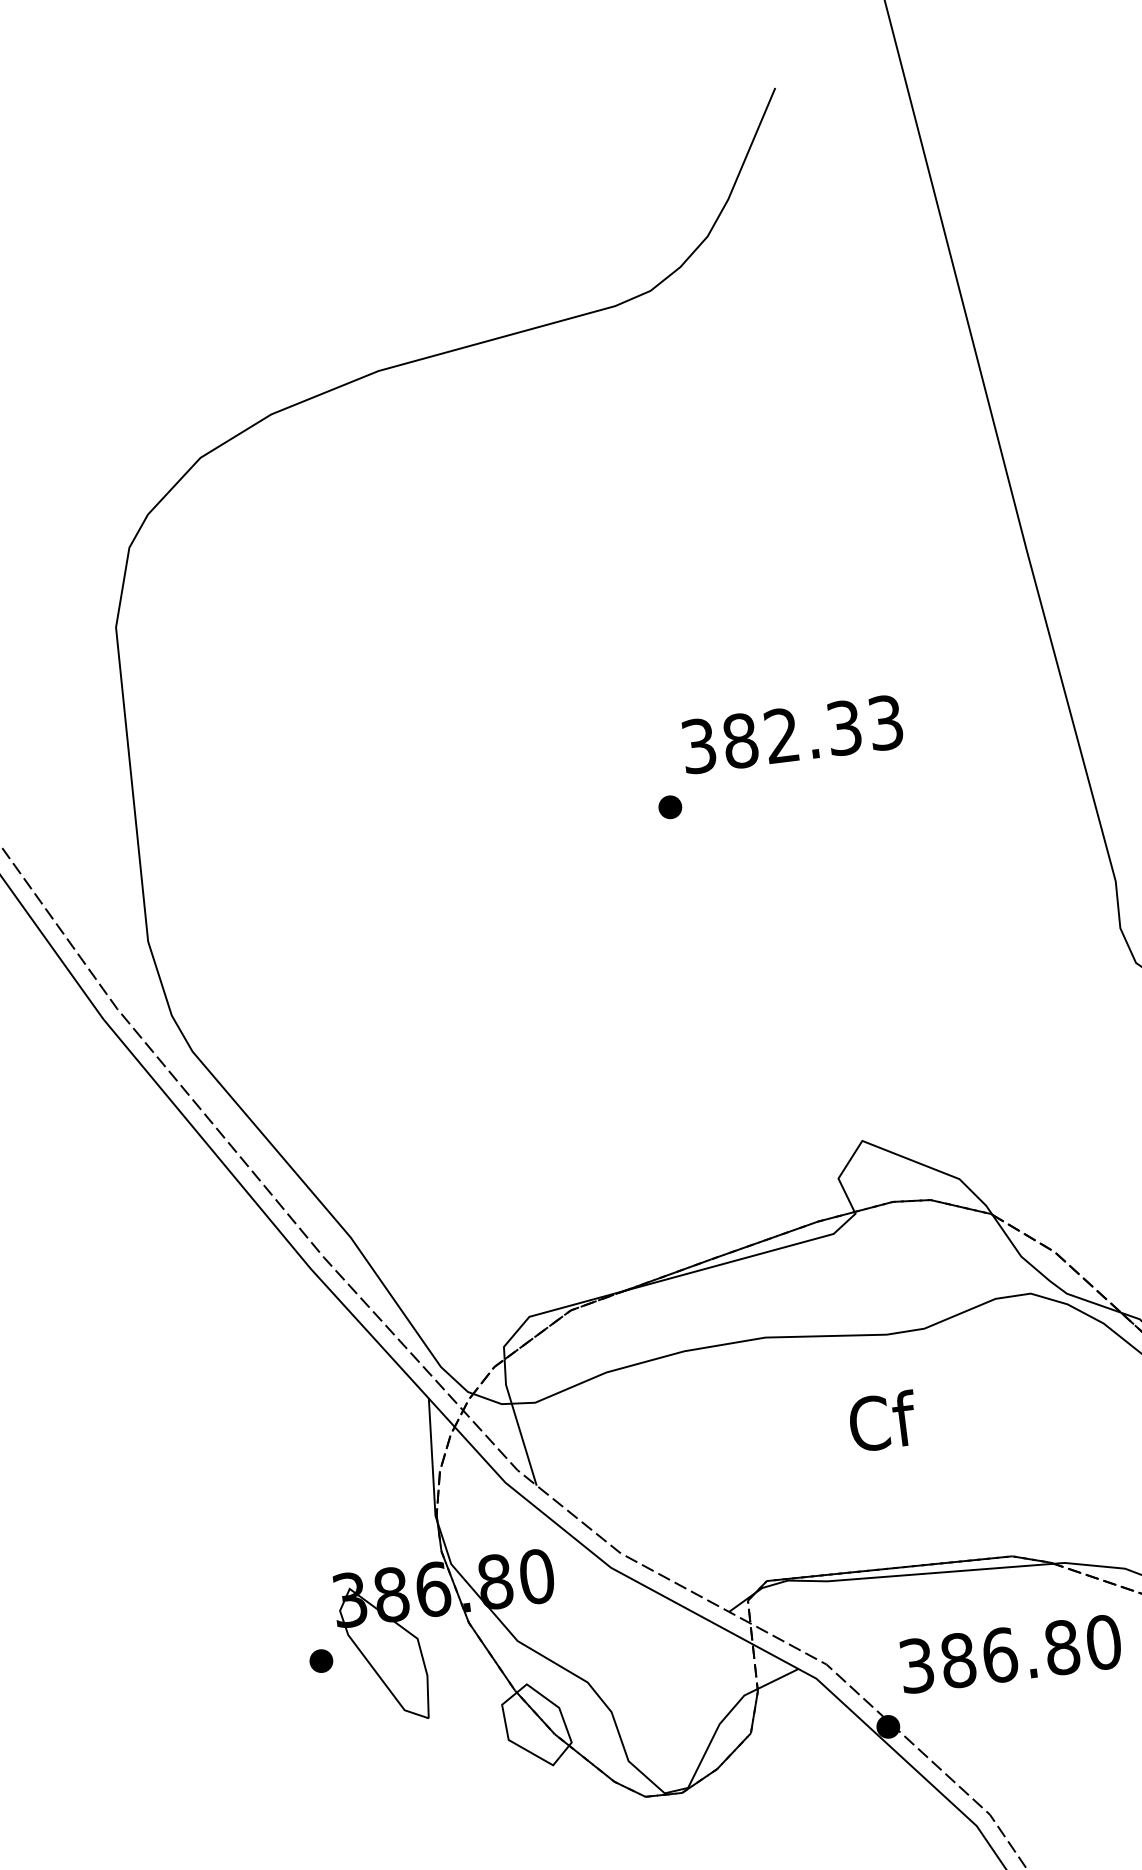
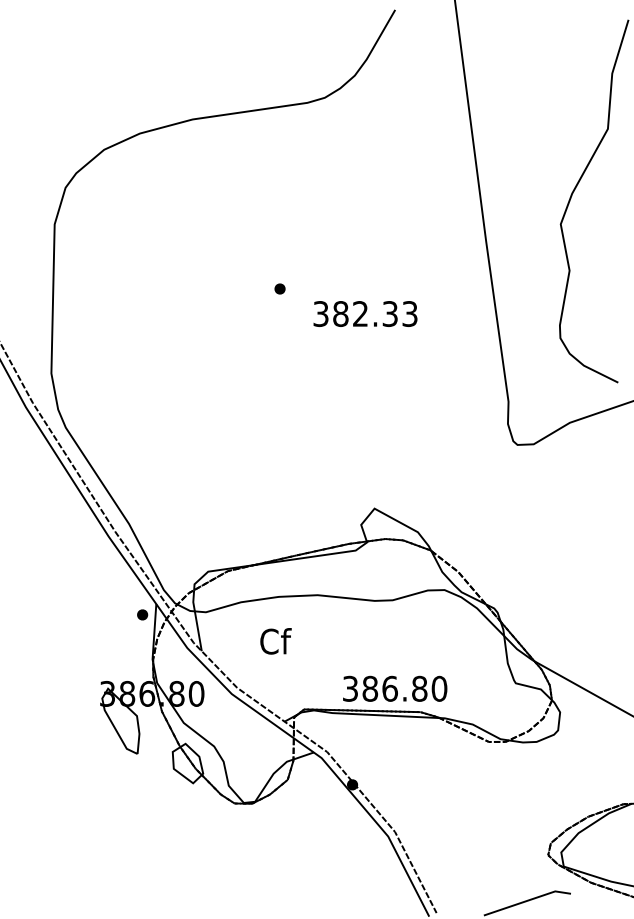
part: (669, 806) -> (279, 288), moved
text: (882, 1421) -> (275, 641), moved
text: (1011, 1653) -> (395, 688), moved
part: (321, 1660) -> (142, 614), moved

